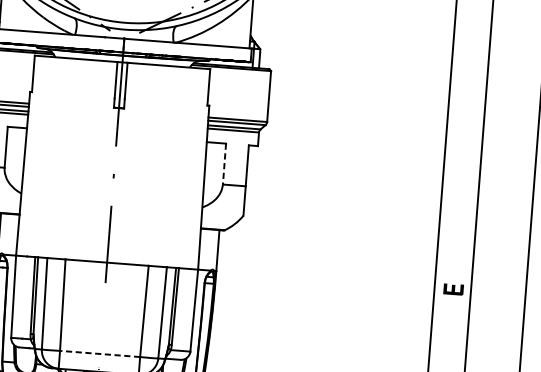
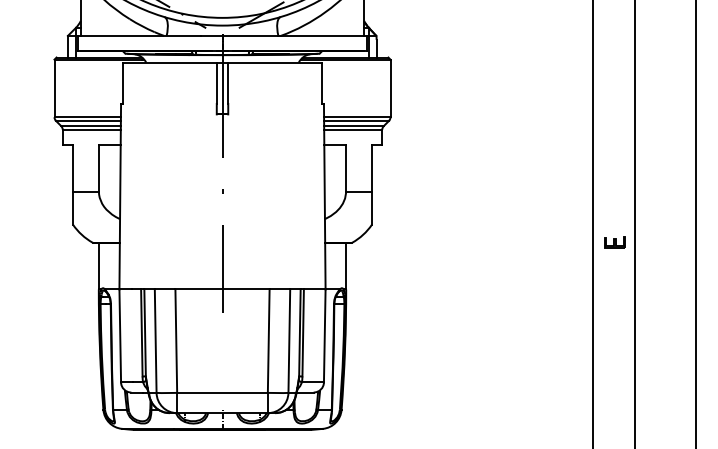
line: (224, 164) -> (346, 168), dashed -> solid
part: (453, 289) -> (614, 242), moved
line: (100, 353) -> (222, 392), dashed -> solid

